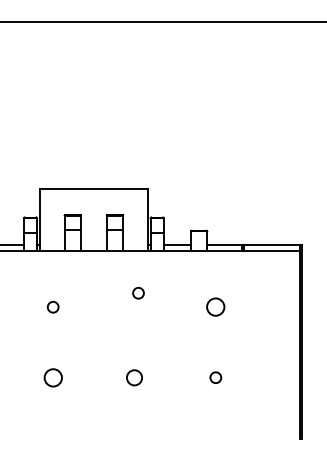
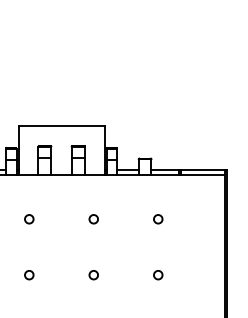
circle: (138, 293) -> (93, 219), moved
circle: (215, 307) -> (157, 219), size x0.62
circle: (52, 377) -> (28, 274), size x0.62
circle: (134, 377) -> (93, 274), size x0.71

